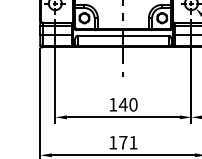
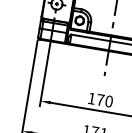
text: (122, 104) -> (99, 99), 140 -> 170

